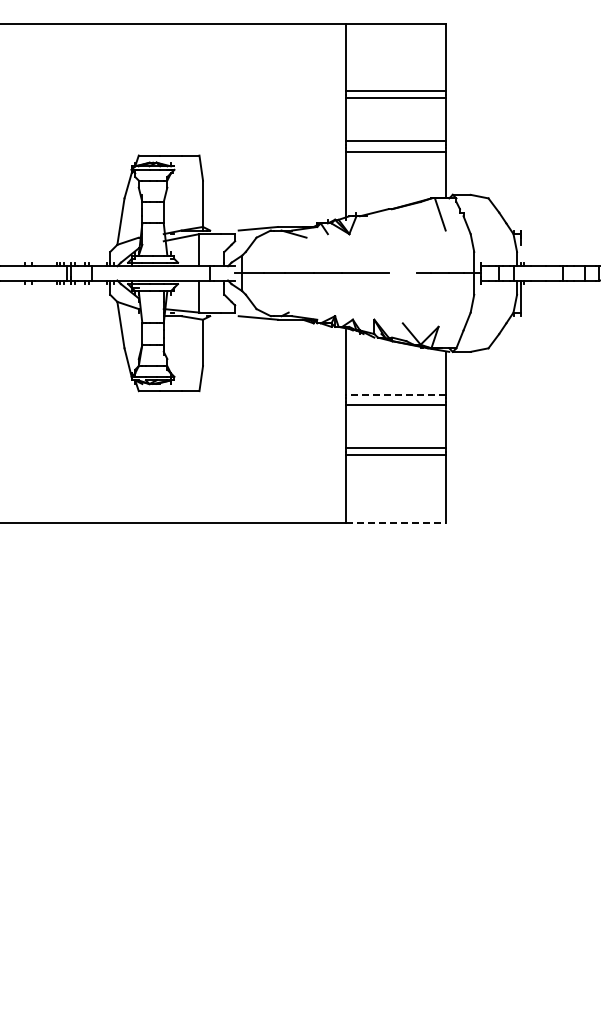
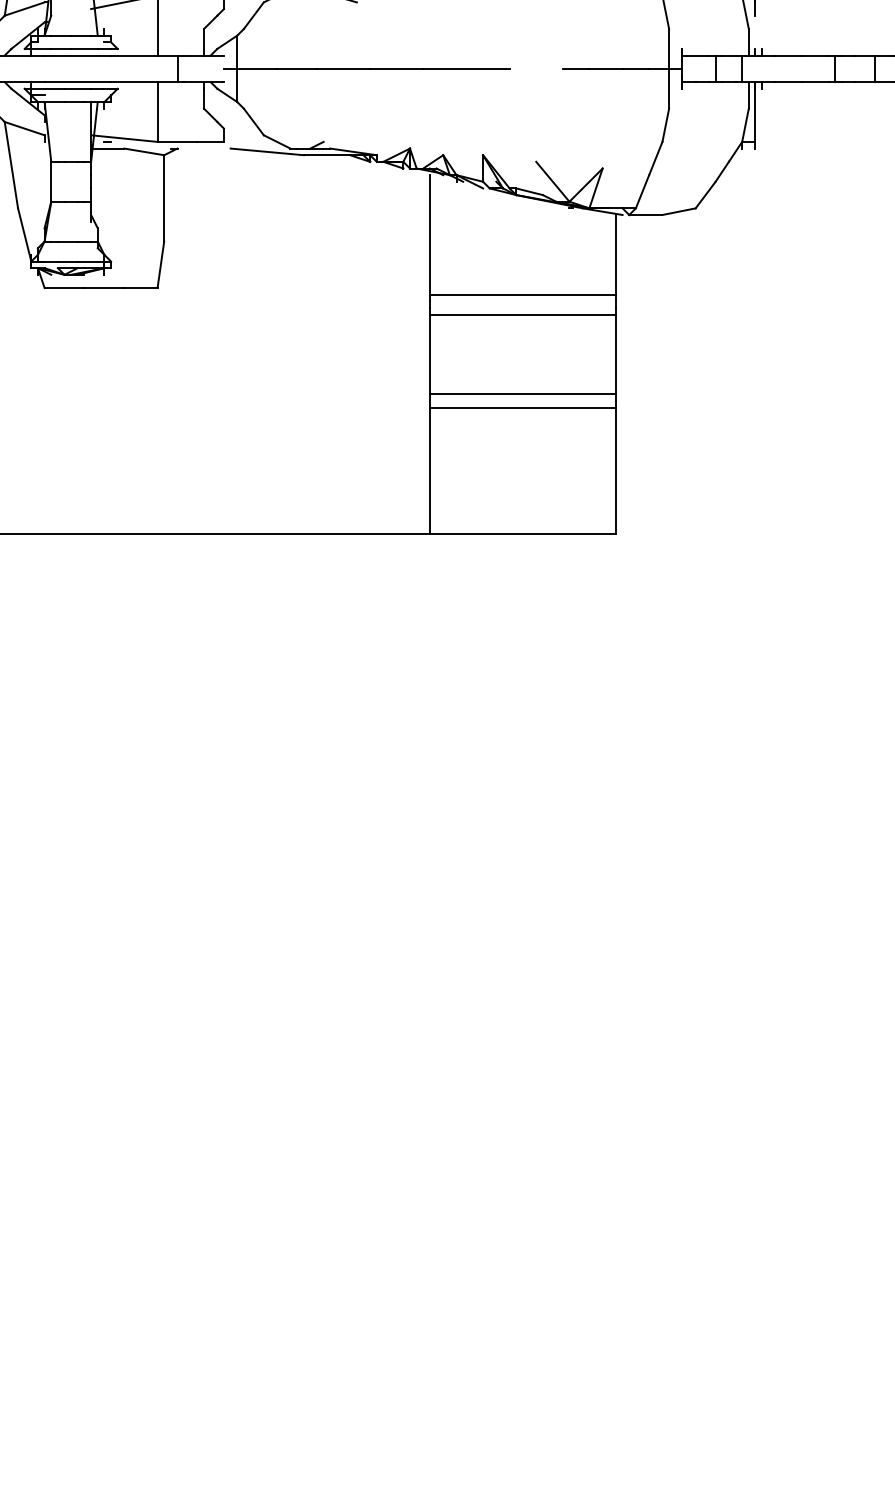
line: (395, 394) -> (522, 294), dashed -> solid
line: (395, 523) -> (522, 534), dashed -> solid

